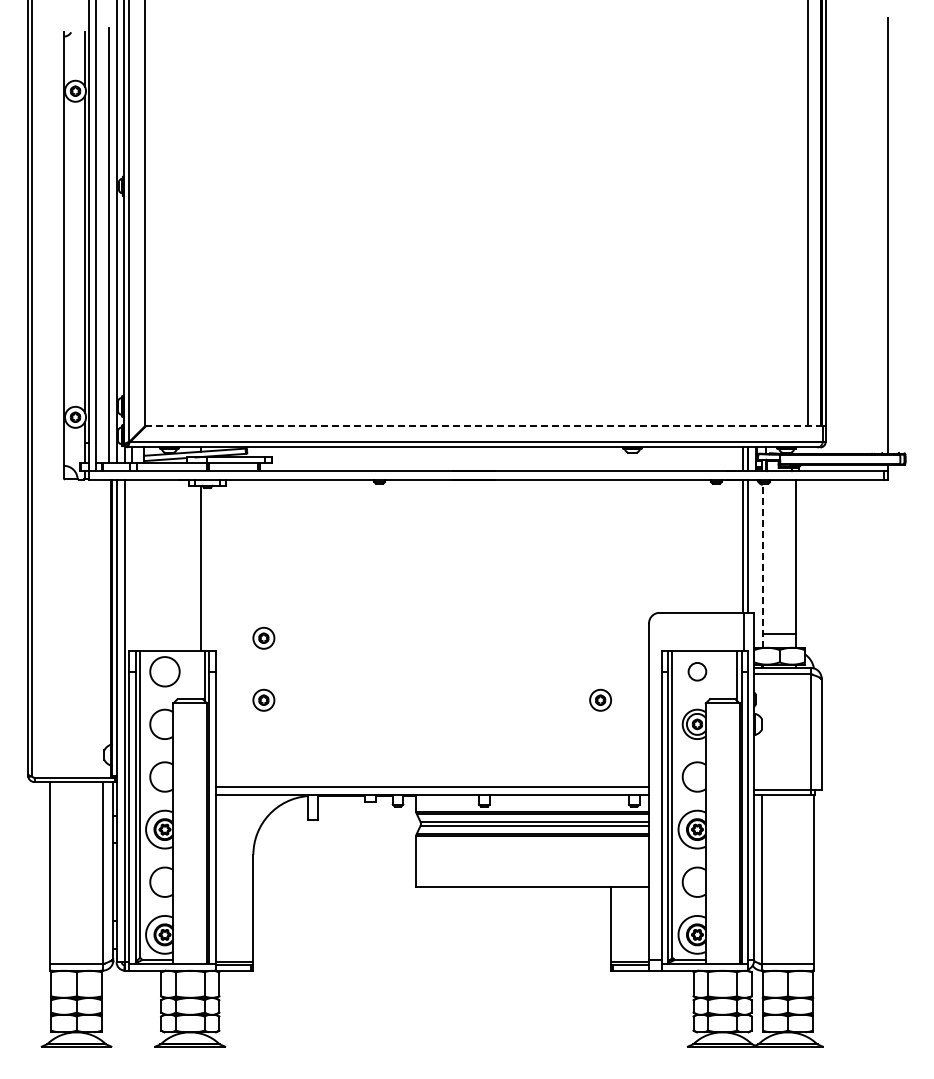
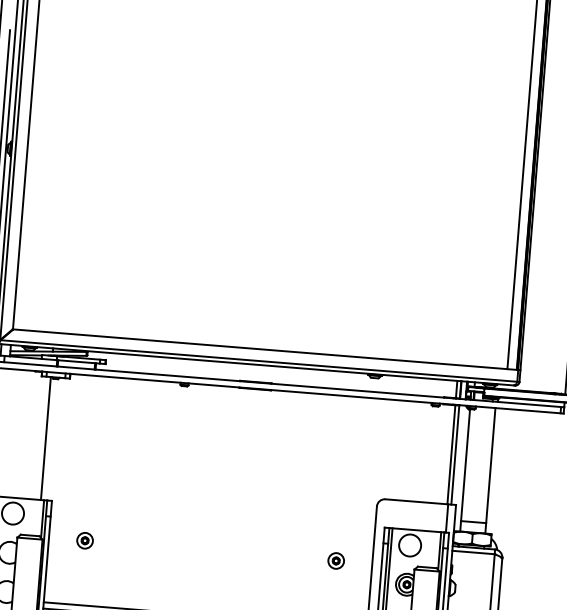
line: (483, 426) -> (265, 349), dashed -> solid
line: (762, 565) -> (465, 470), dashed -> solid
part: (263, 637) -> (88, 493), removed
circle: (697, 671) -> (410, 545), size x1.67

